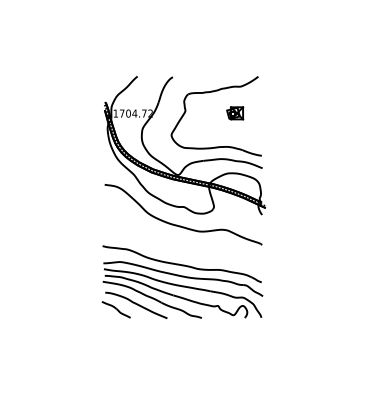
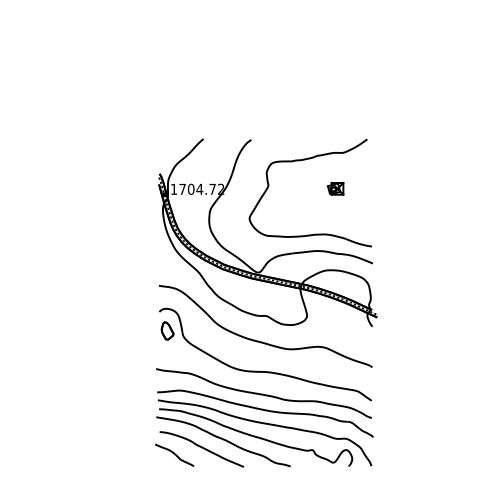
part: (234, 112) -> (334, 187), size x0.71
part: (182, 247) -> (264, 370), added

